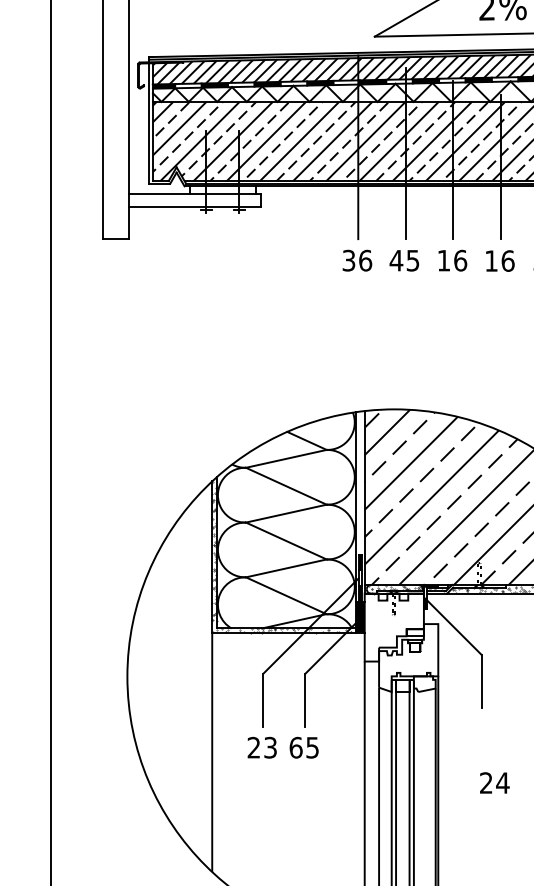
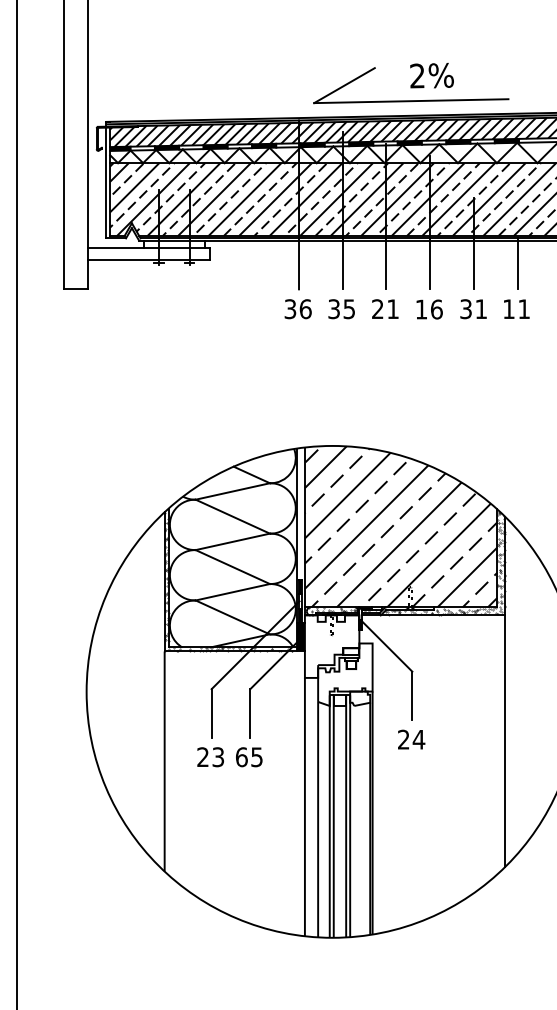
text: (395, 261) -> (333, 309), 45 -> 35
text: (452, 261) -> (385, 309), 16 -> 21
text: (494, 782) -> (411, 739), moved

